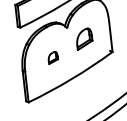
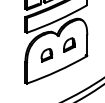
part: (52, 57) -> (46, 55), size x1.67

